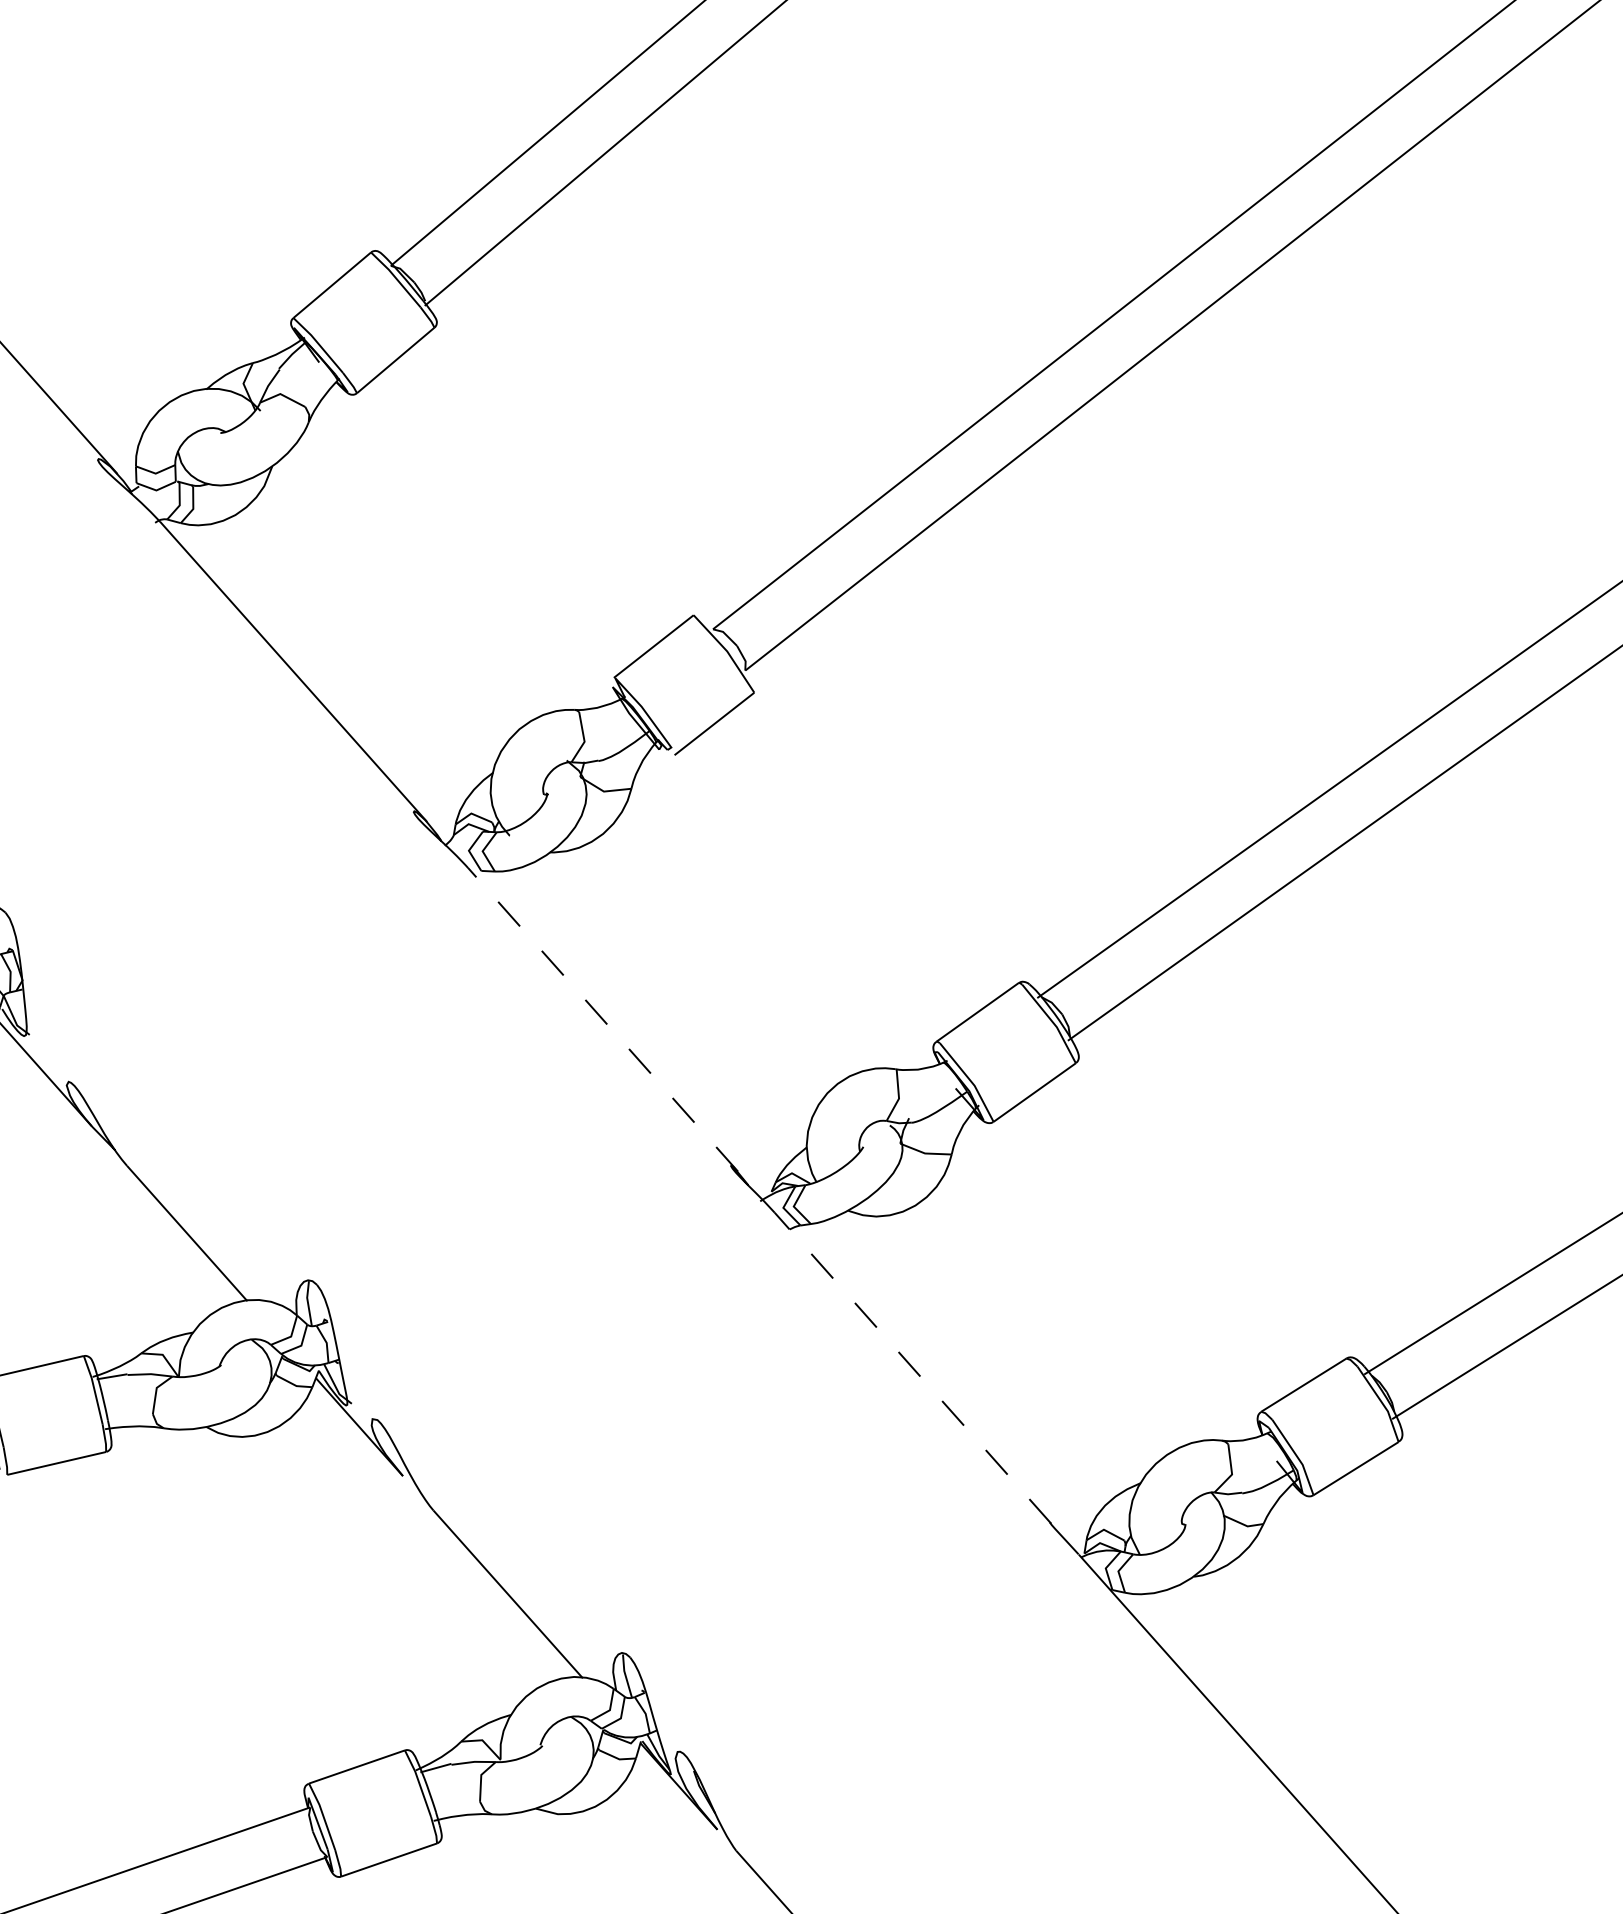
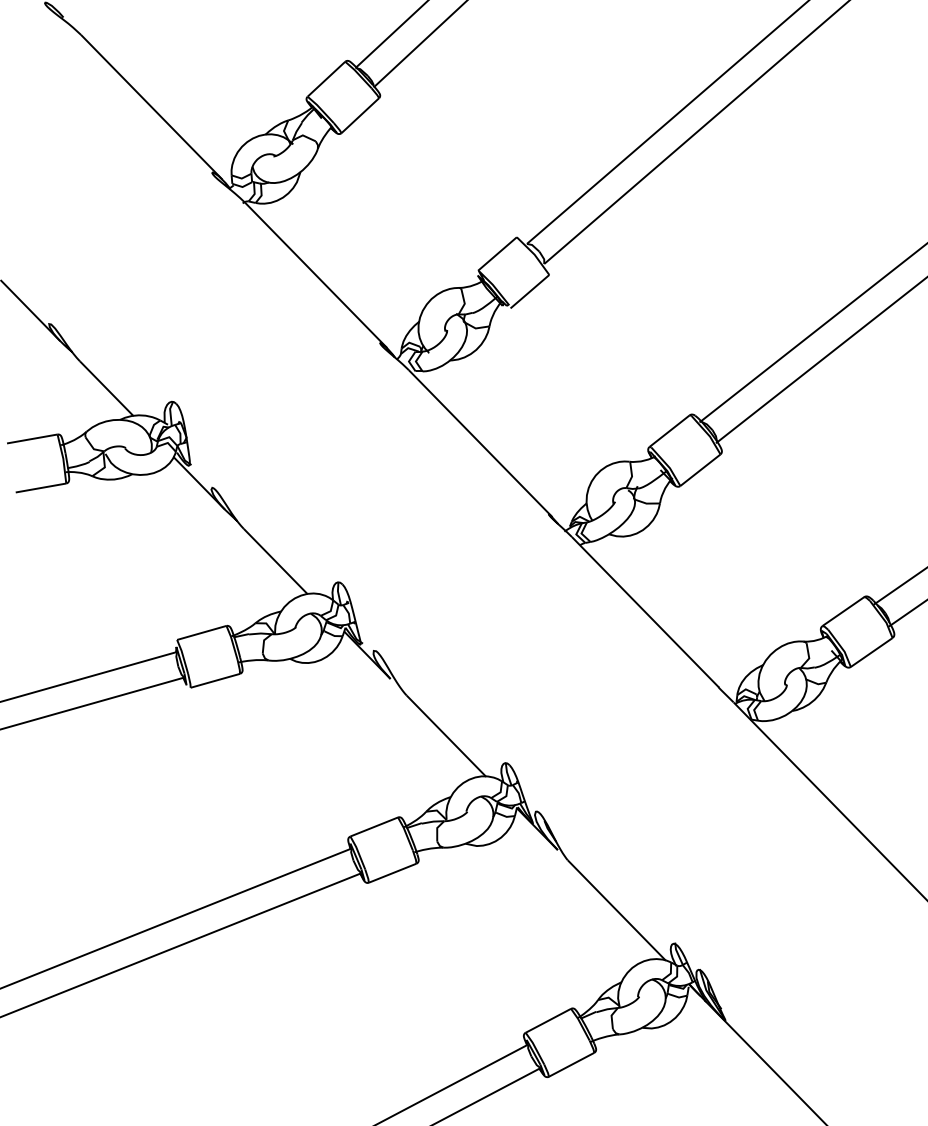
line: (602, 1019) -> (480, 443), dashed -> solid
line: (912, 1366) -> (645, 611), dashed -> solid

